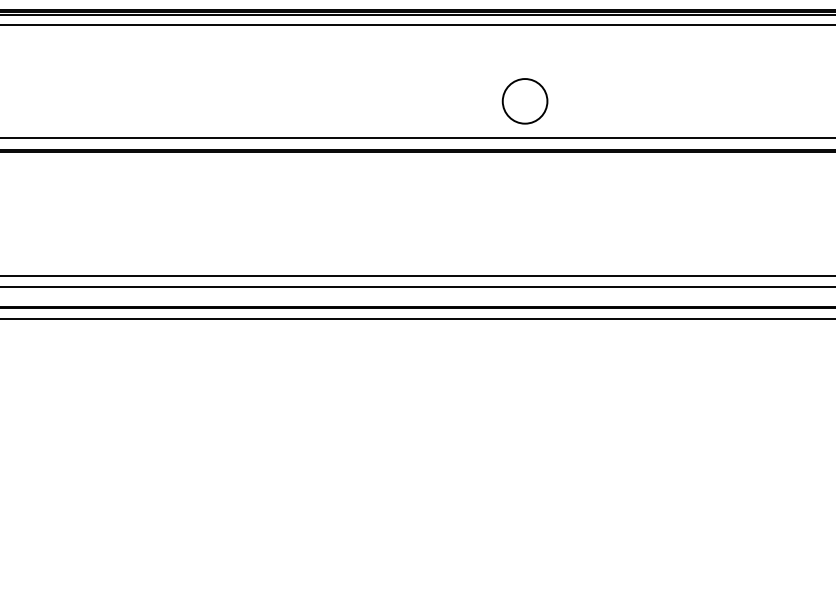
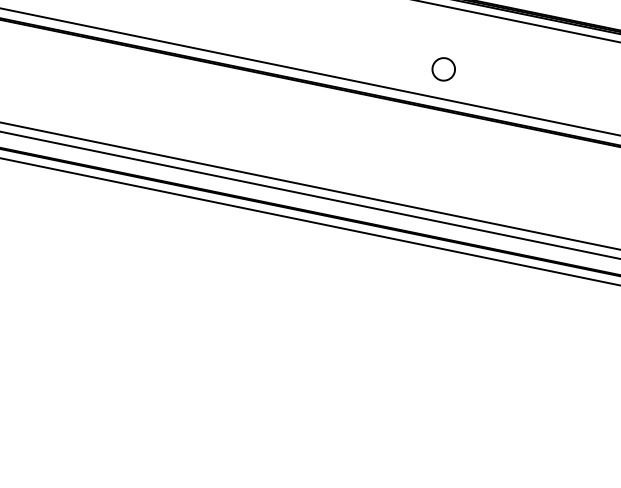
circle: (524, 101) -> (443, 69), size x0.62

